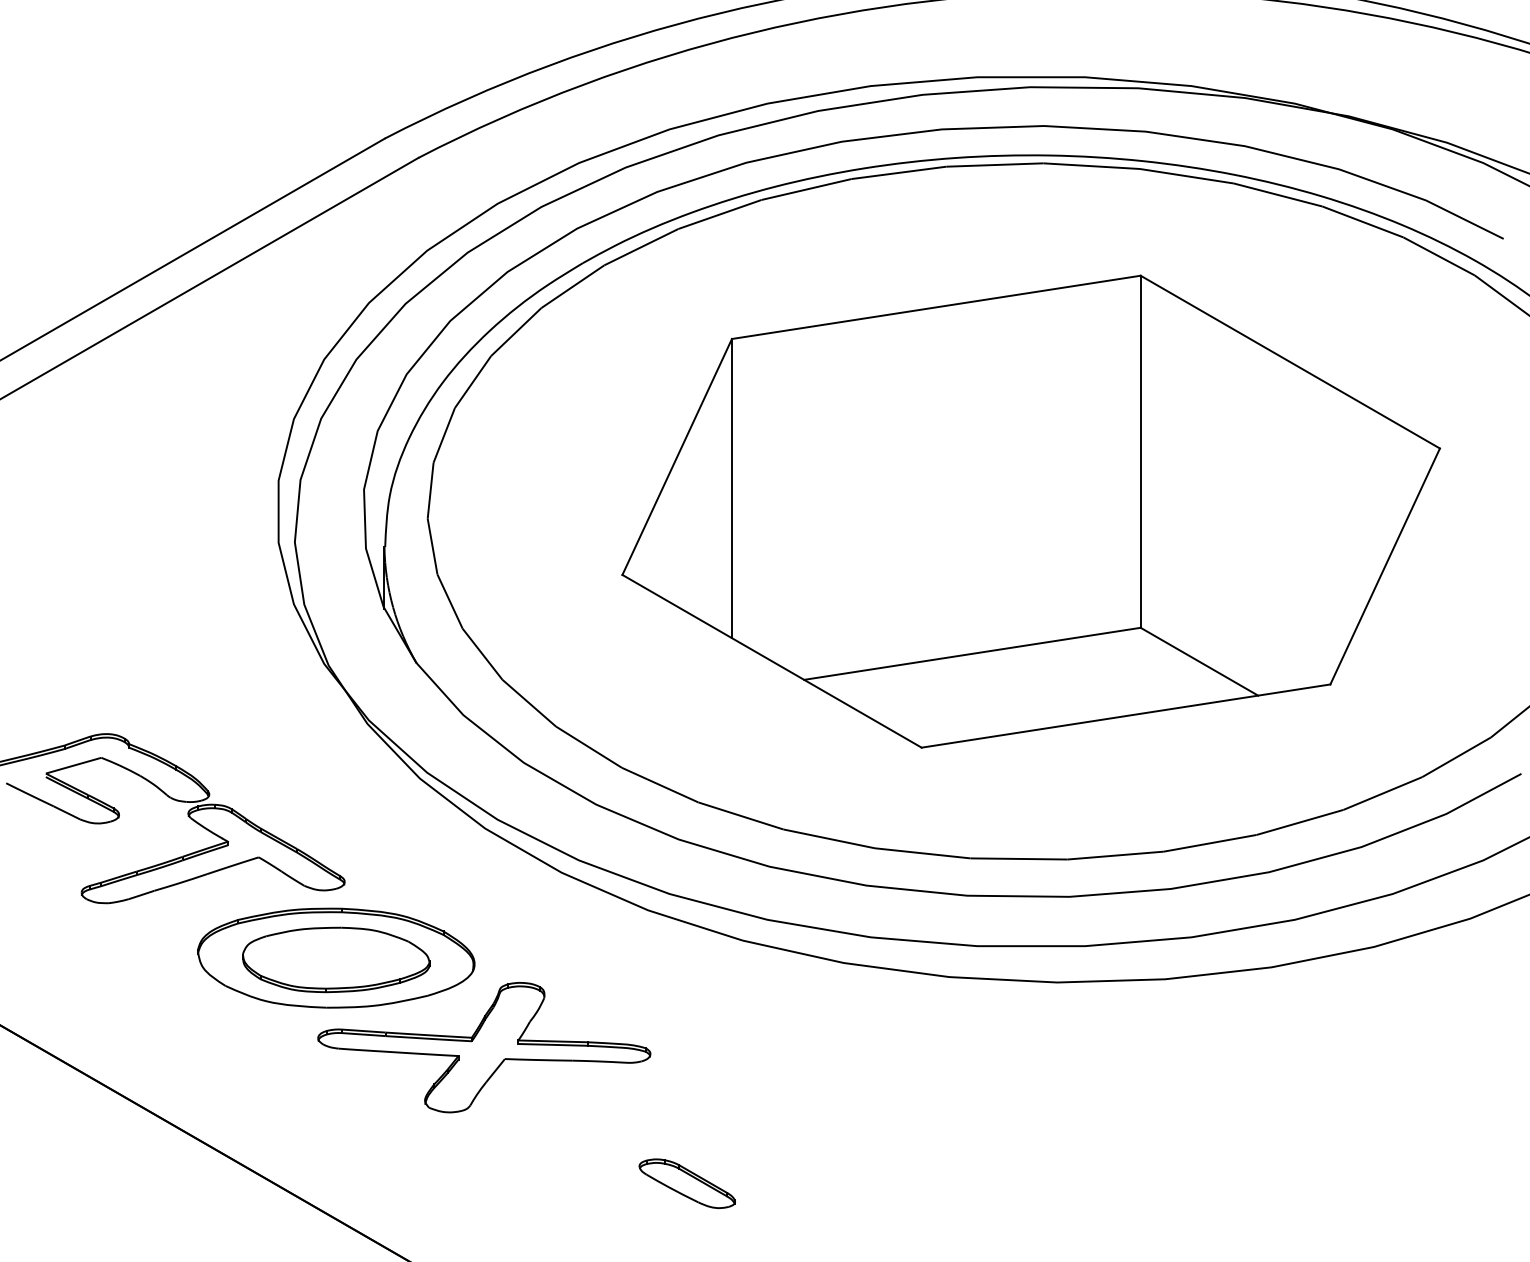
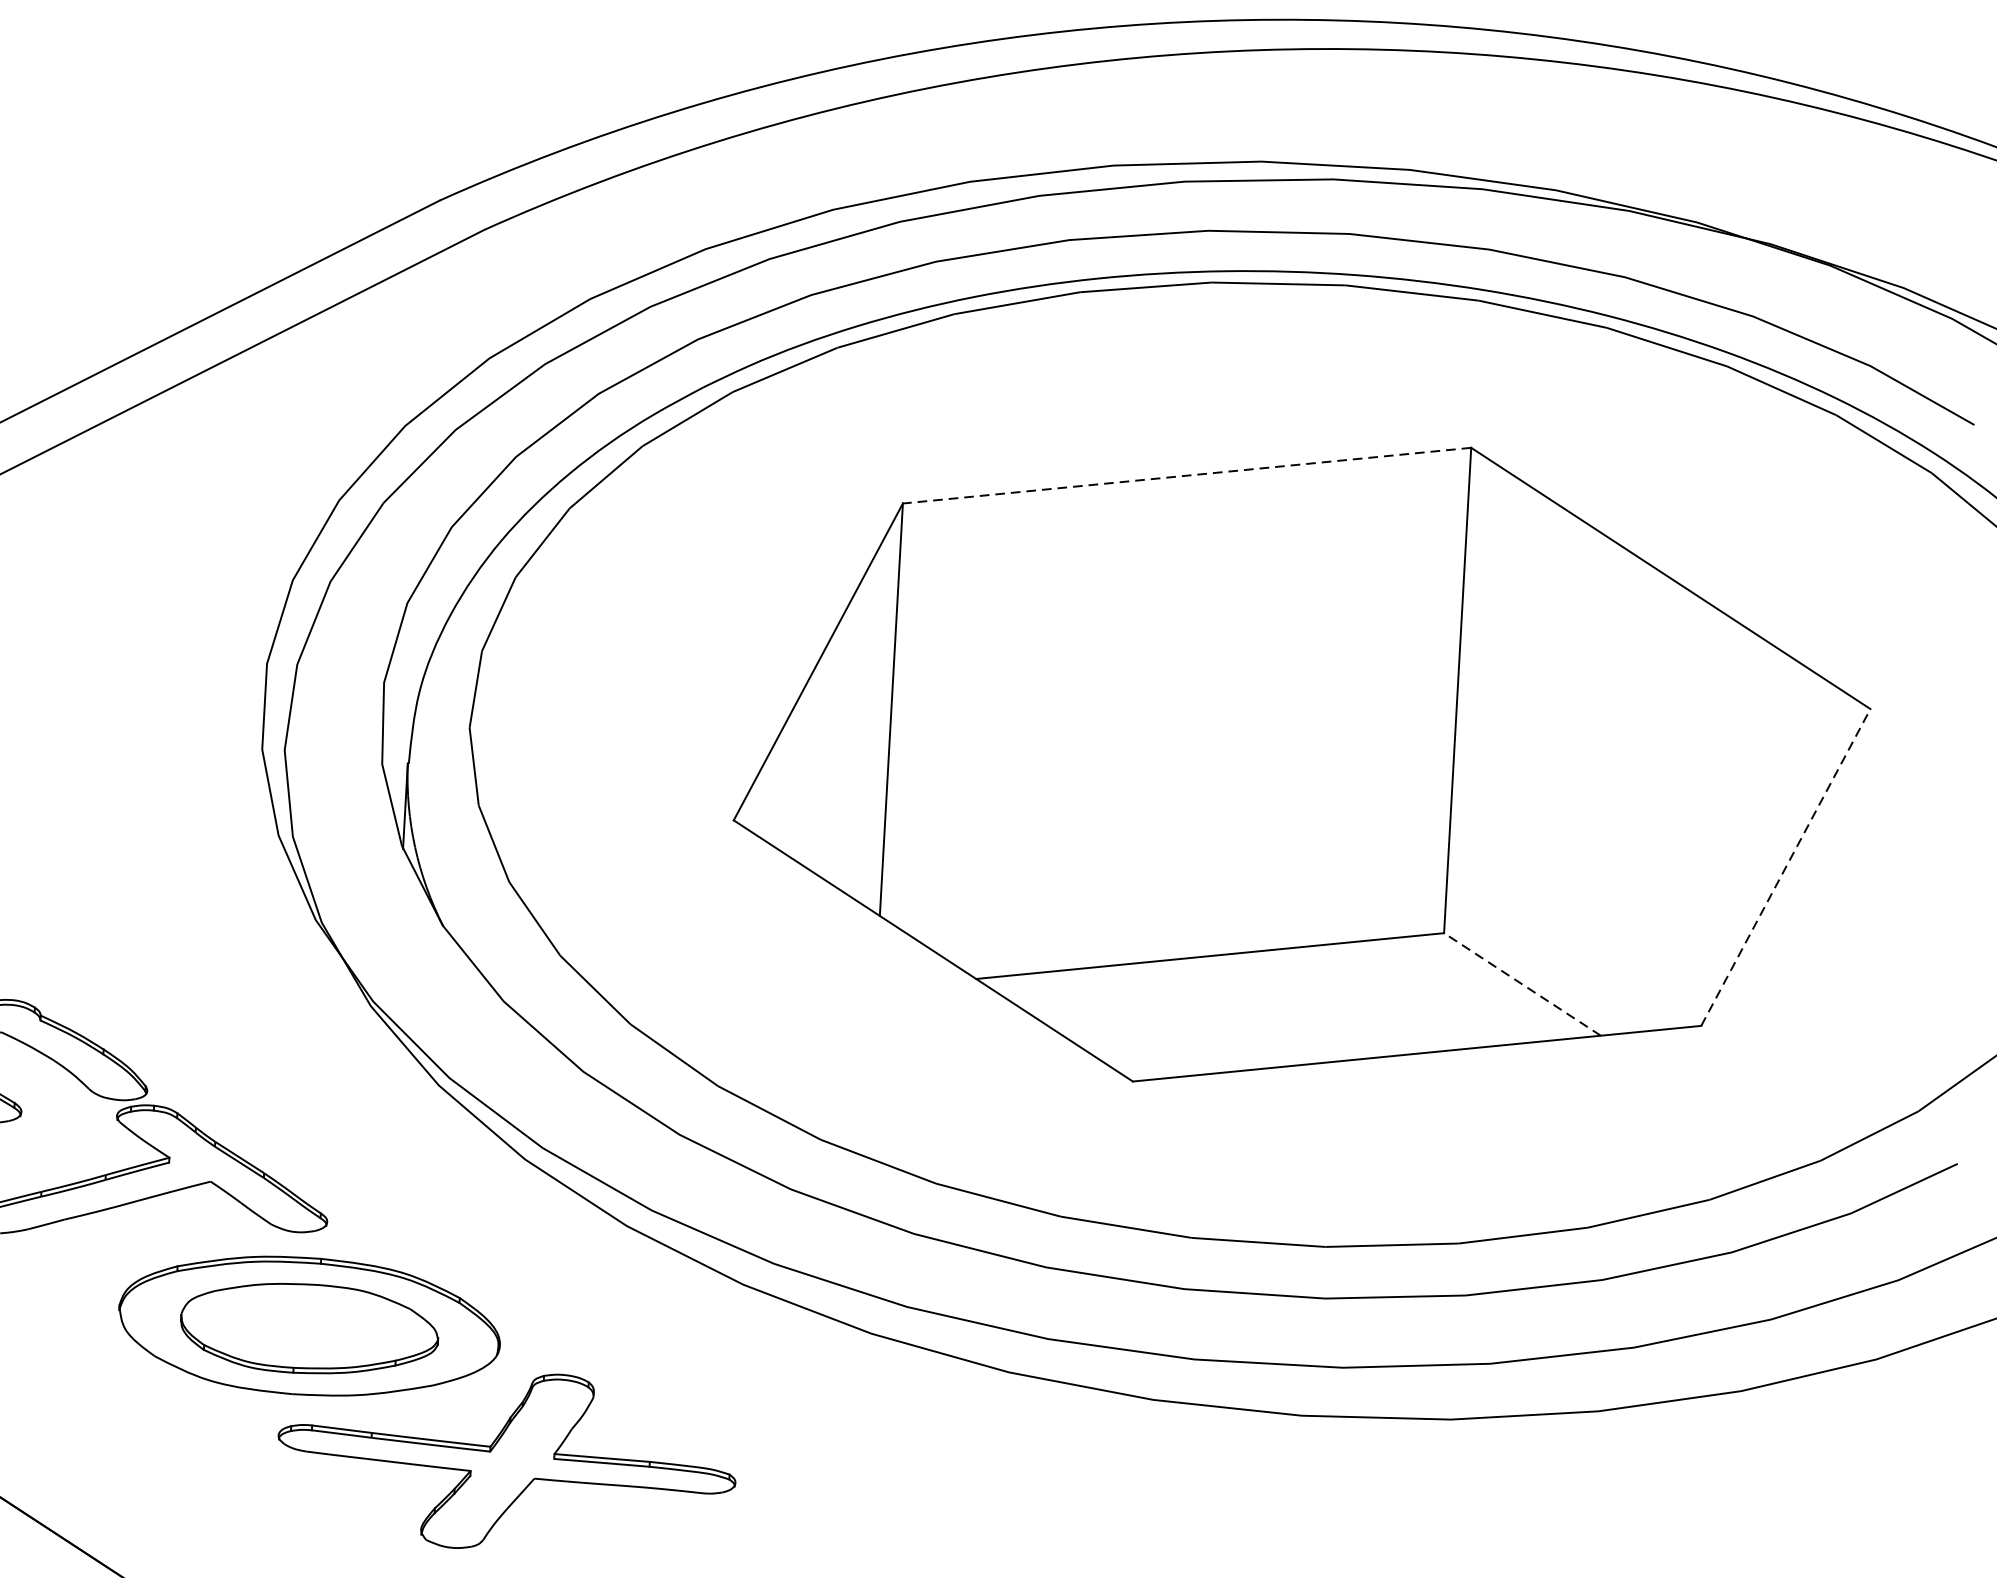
line: (936, 307) -> (1187, 475), solid -> dashed
line: (1385, 566) -> (1786, 867), solid -> dashed
line: (1199, 661) -> (1522, 984), solid -> dashed

